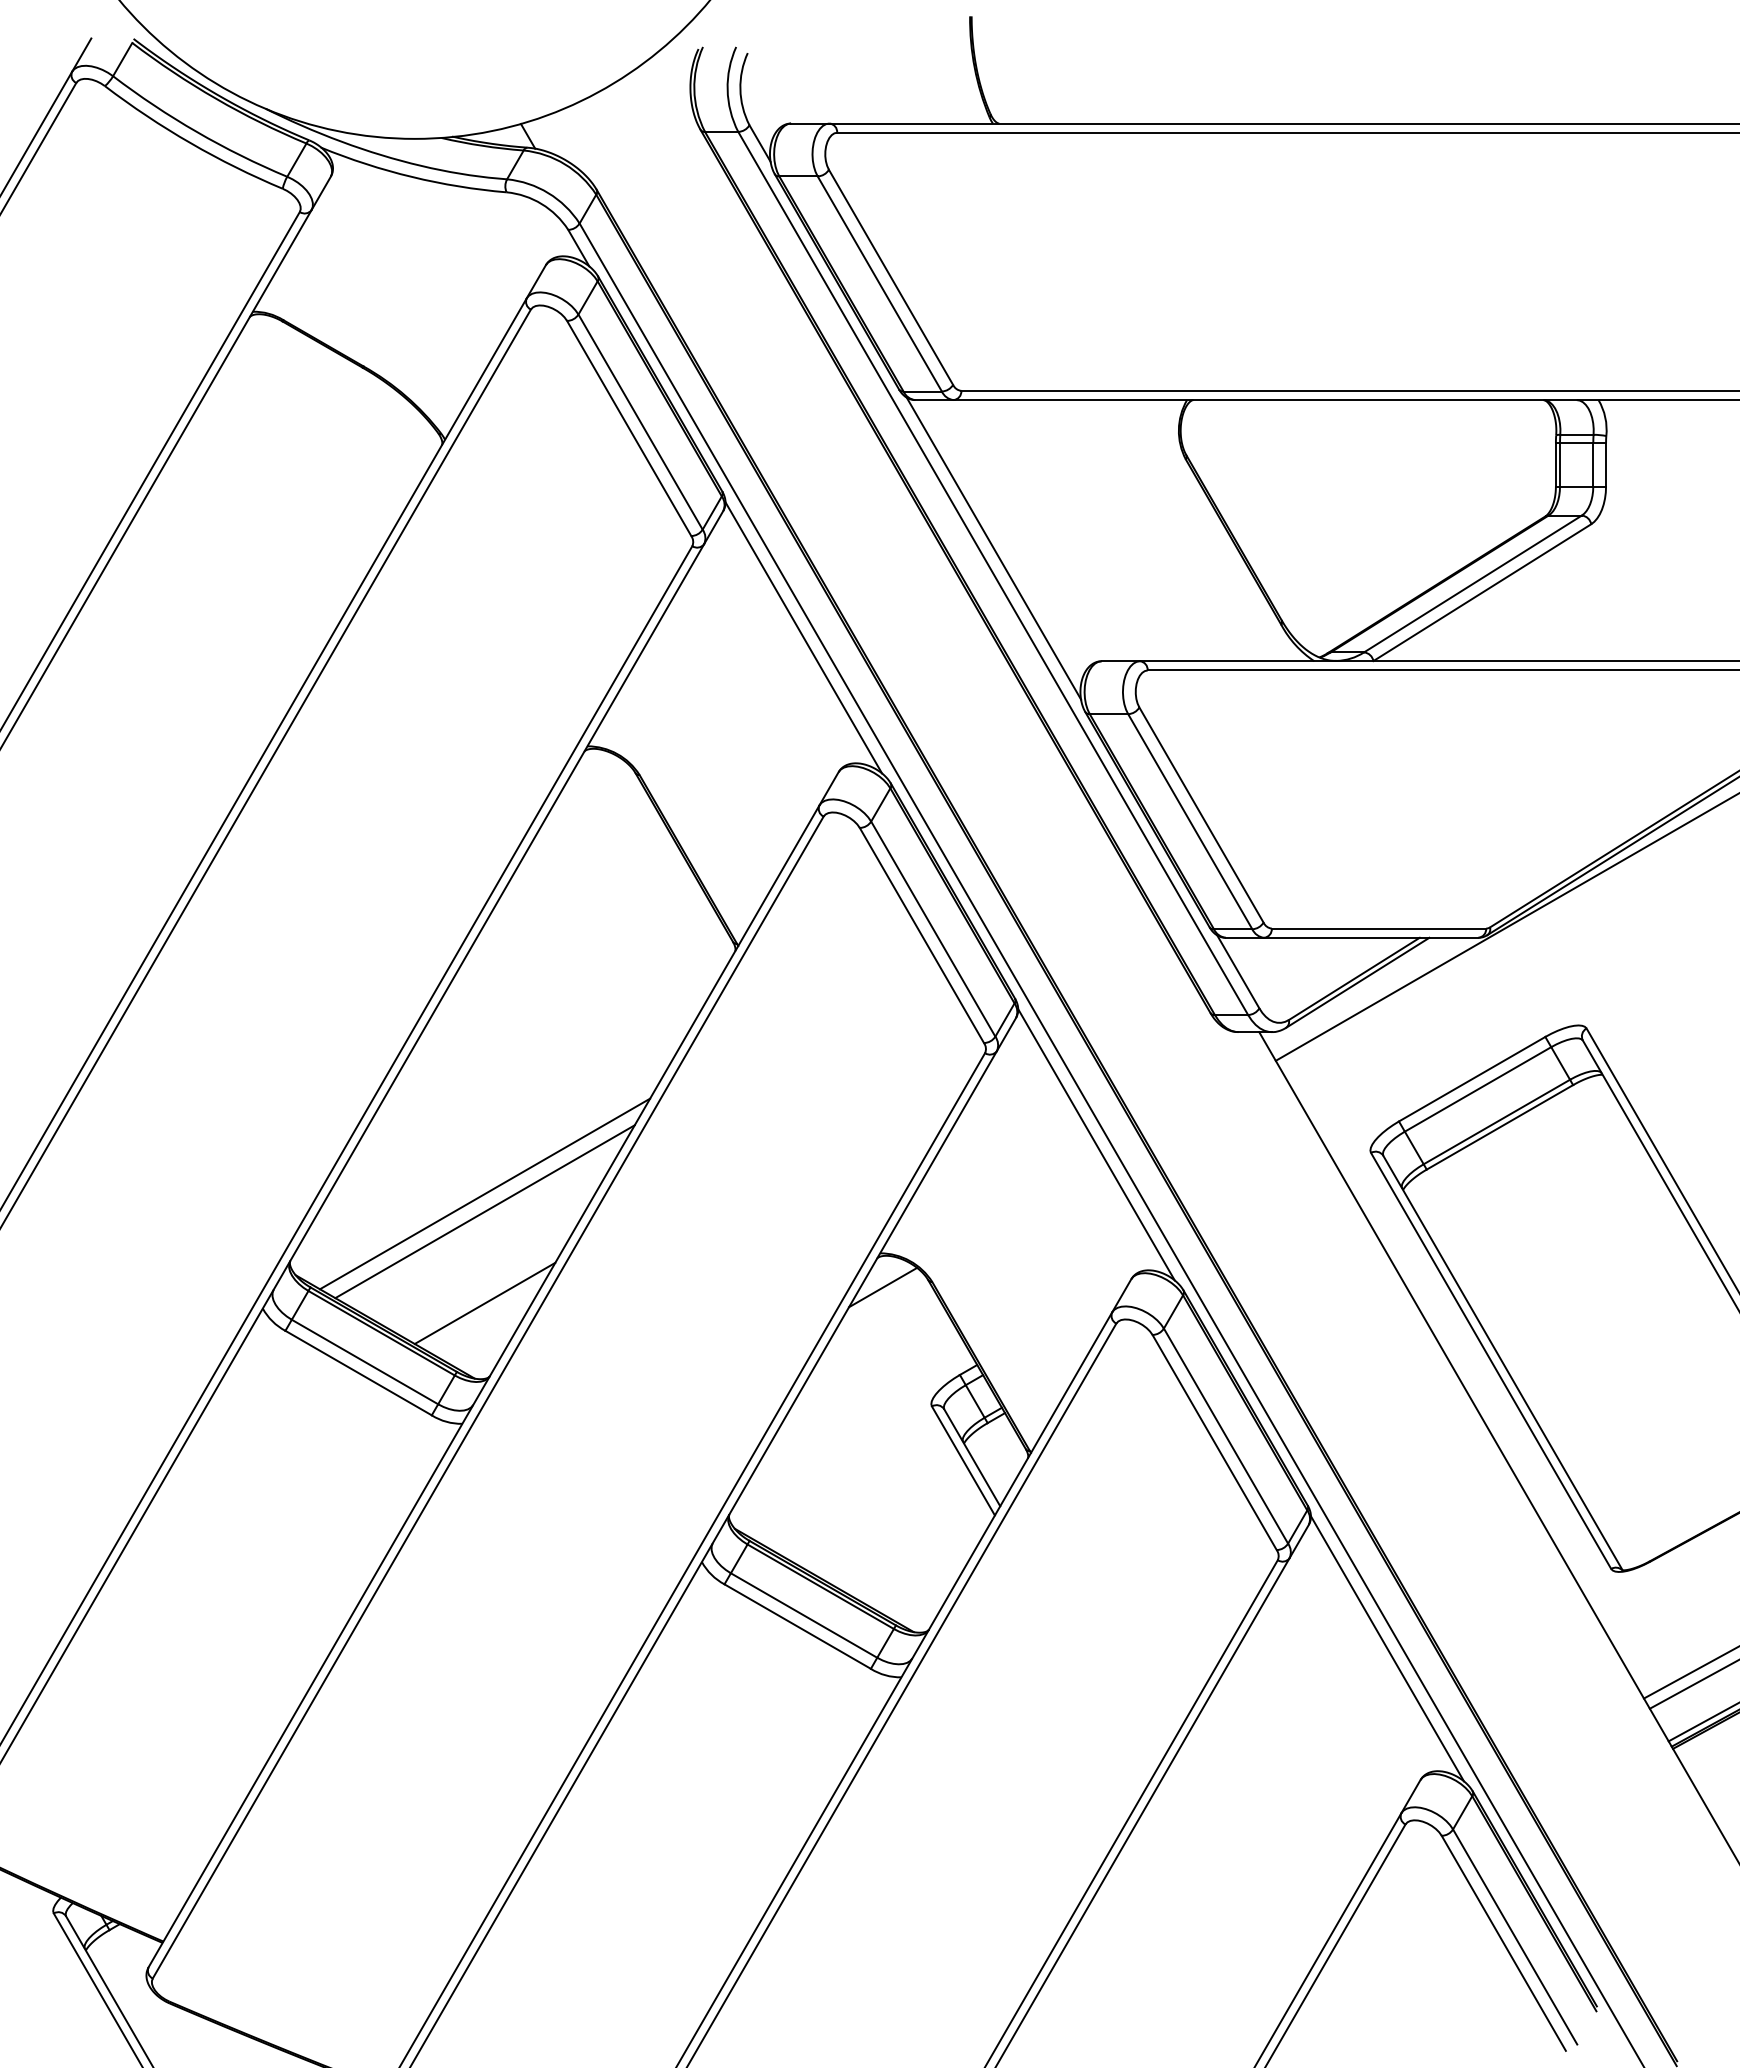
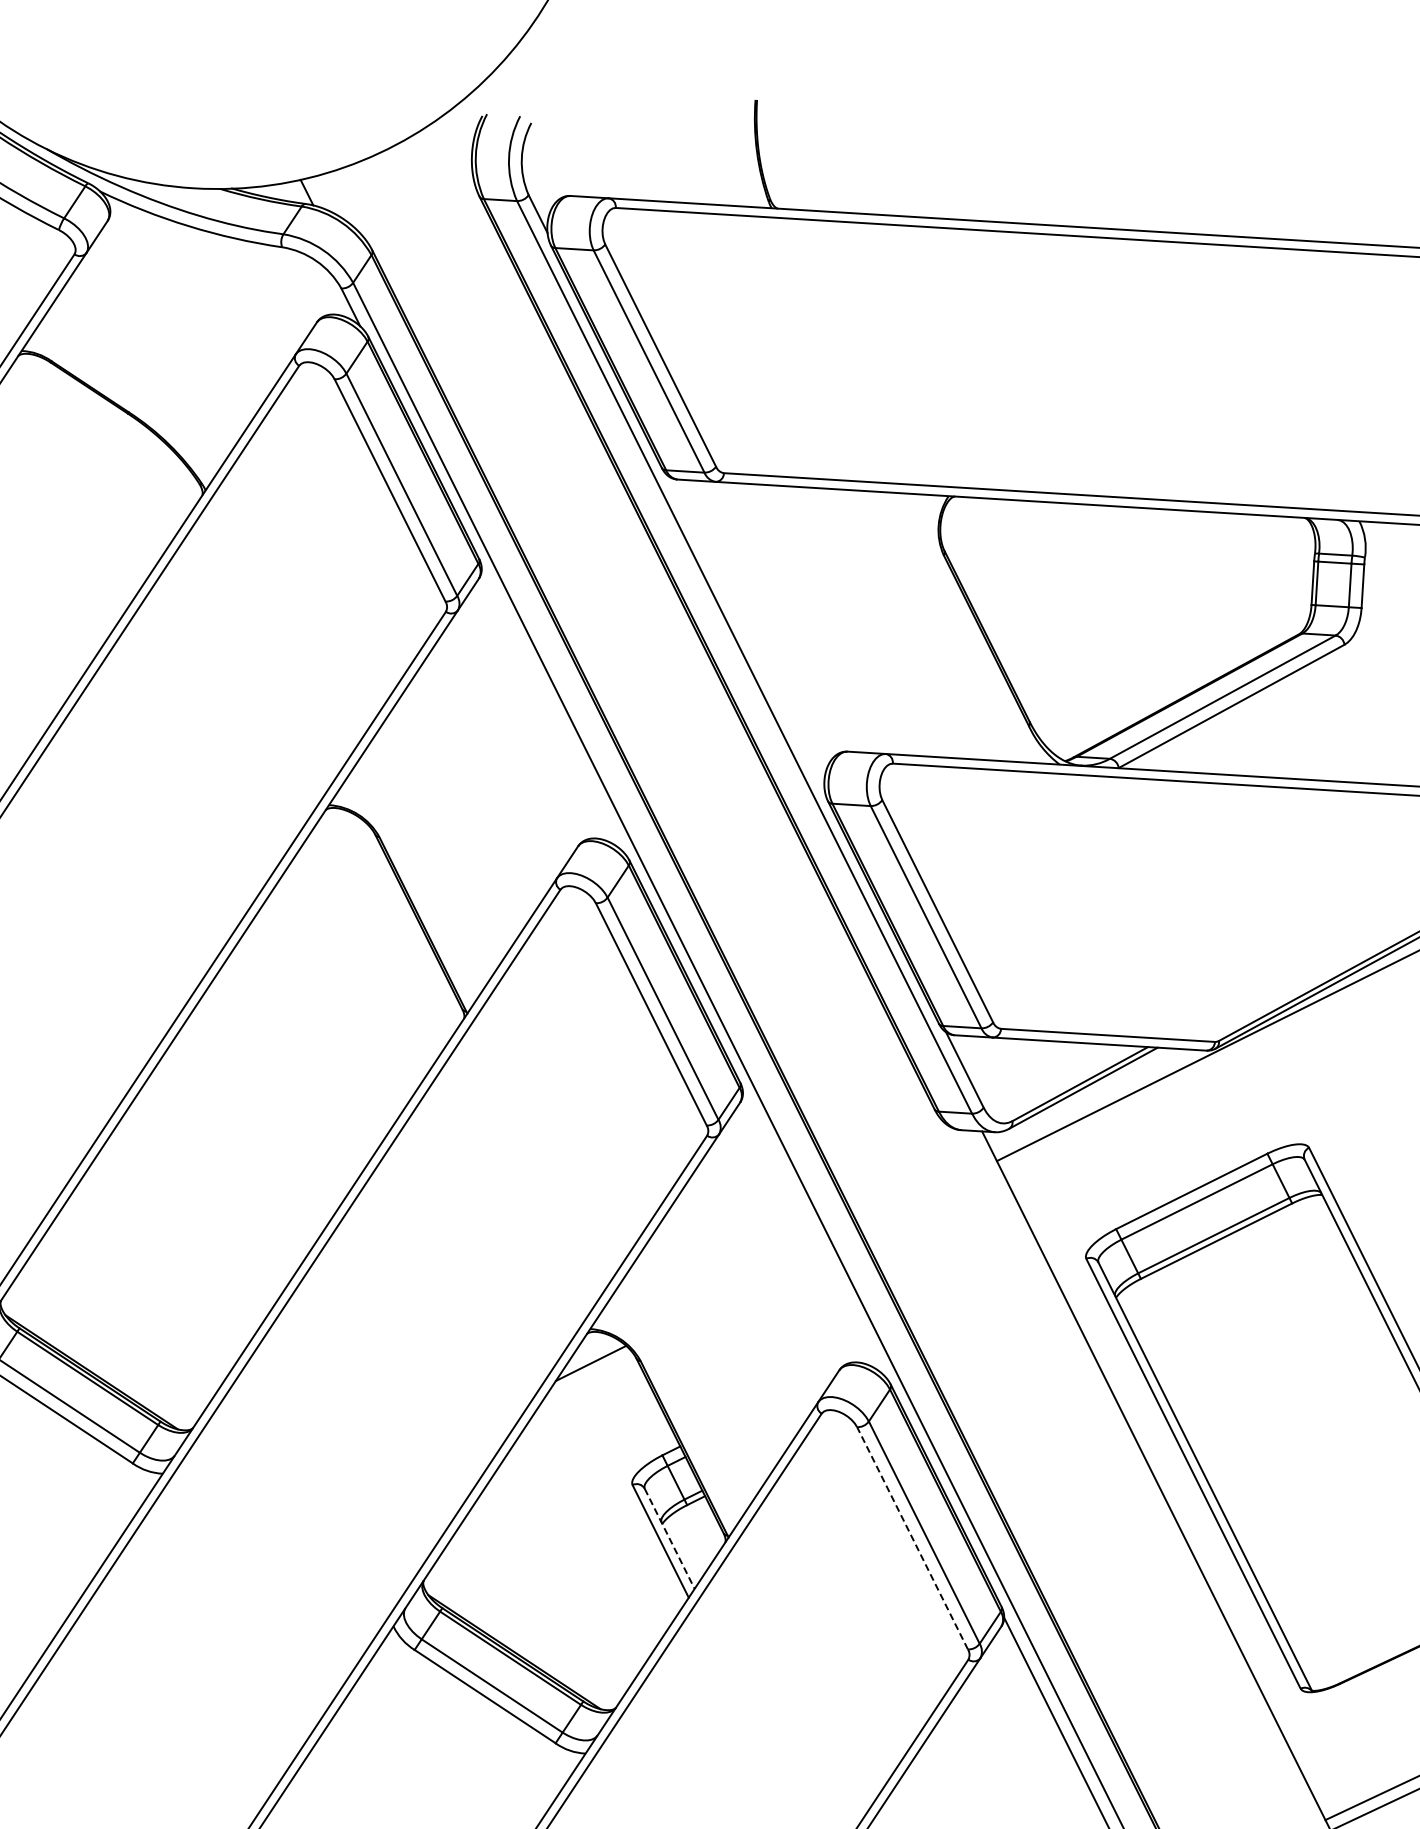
line: (993, 548) -> (746, 632), removed
line: (803, 637) -> (551, 709), removed
line: (1096, 1144) -> (812, 1233), removed
line: (484, 1193) -> (198, 1245), removed
line: (484, 1211) -> (197, 1263), removed
line: (484, 1302) -> (192, 1354), removed
line: (1214, 1442) -> (912, 1538), solid -> dashed
line: (972, 1457) -> (669, 1538), solid -> dashed

